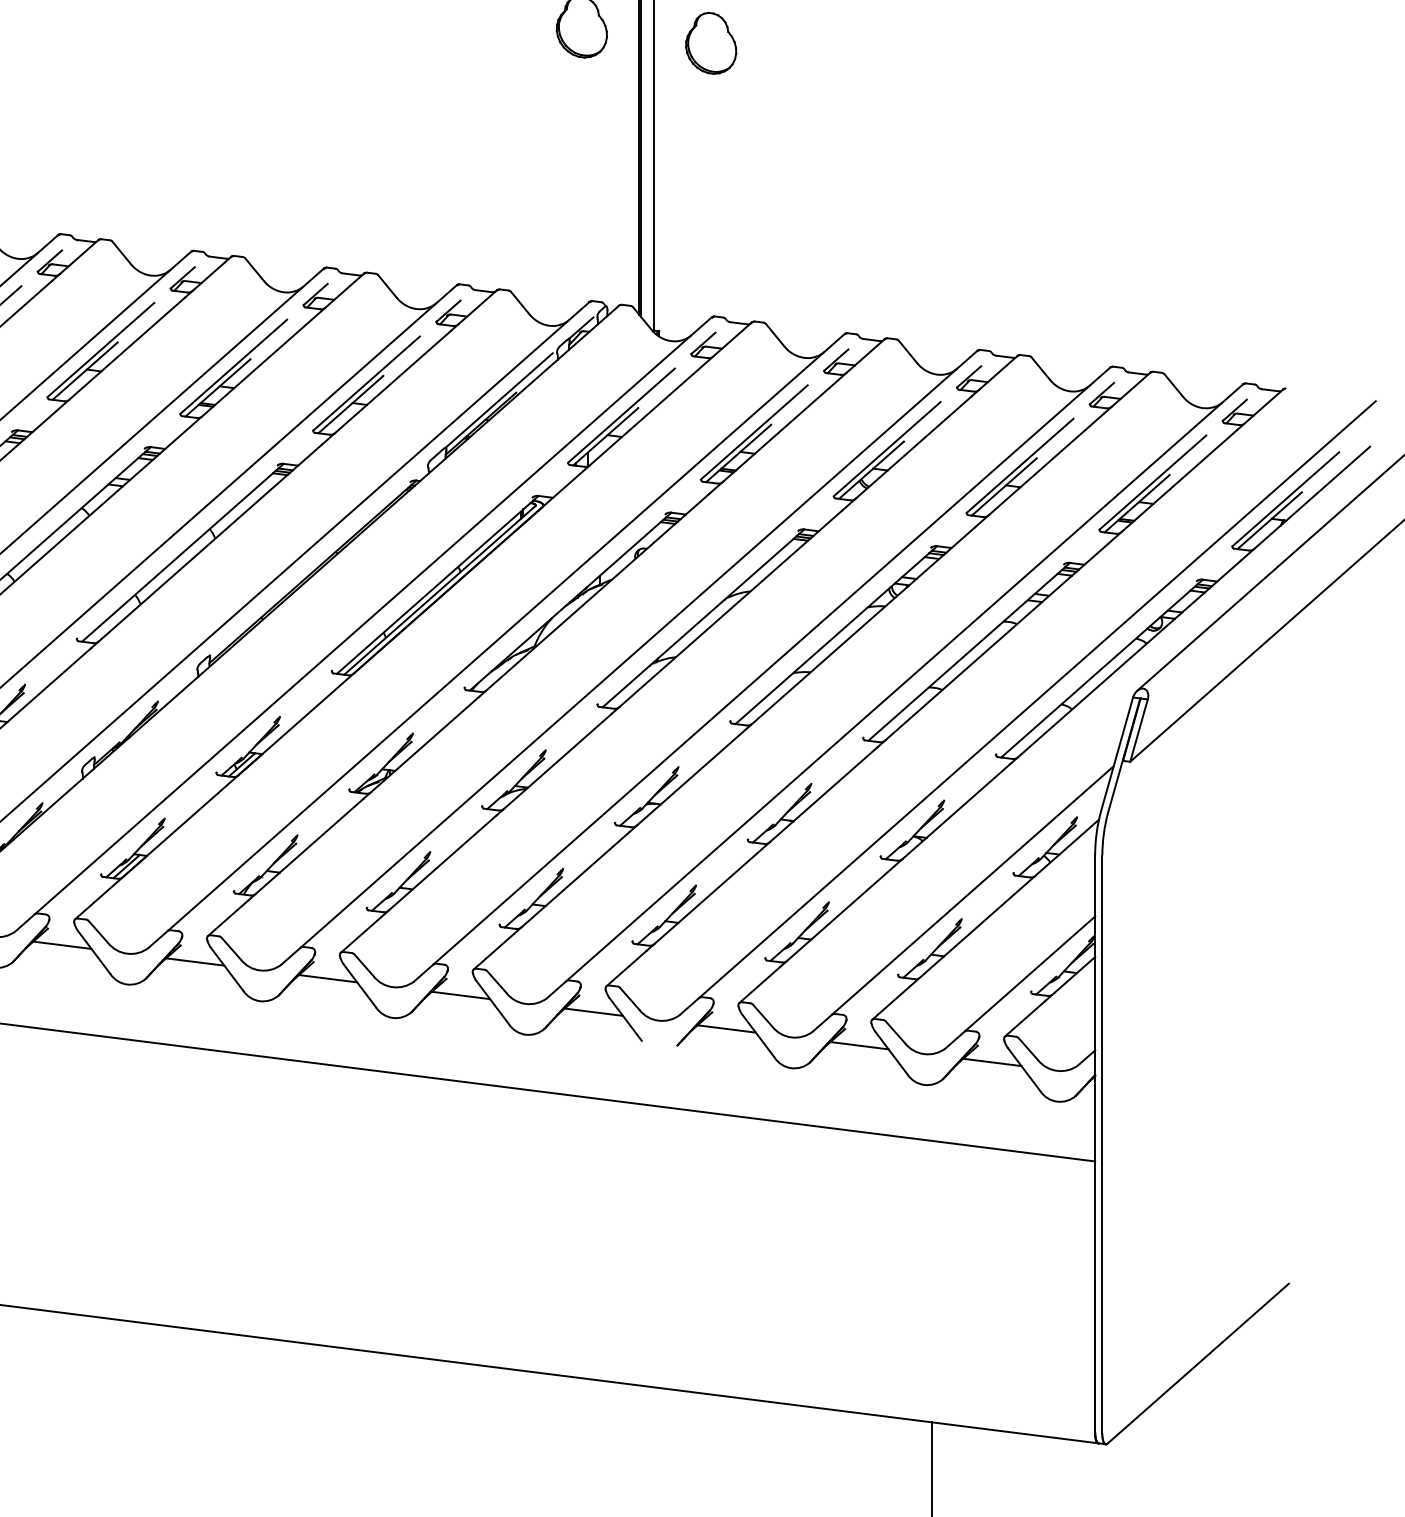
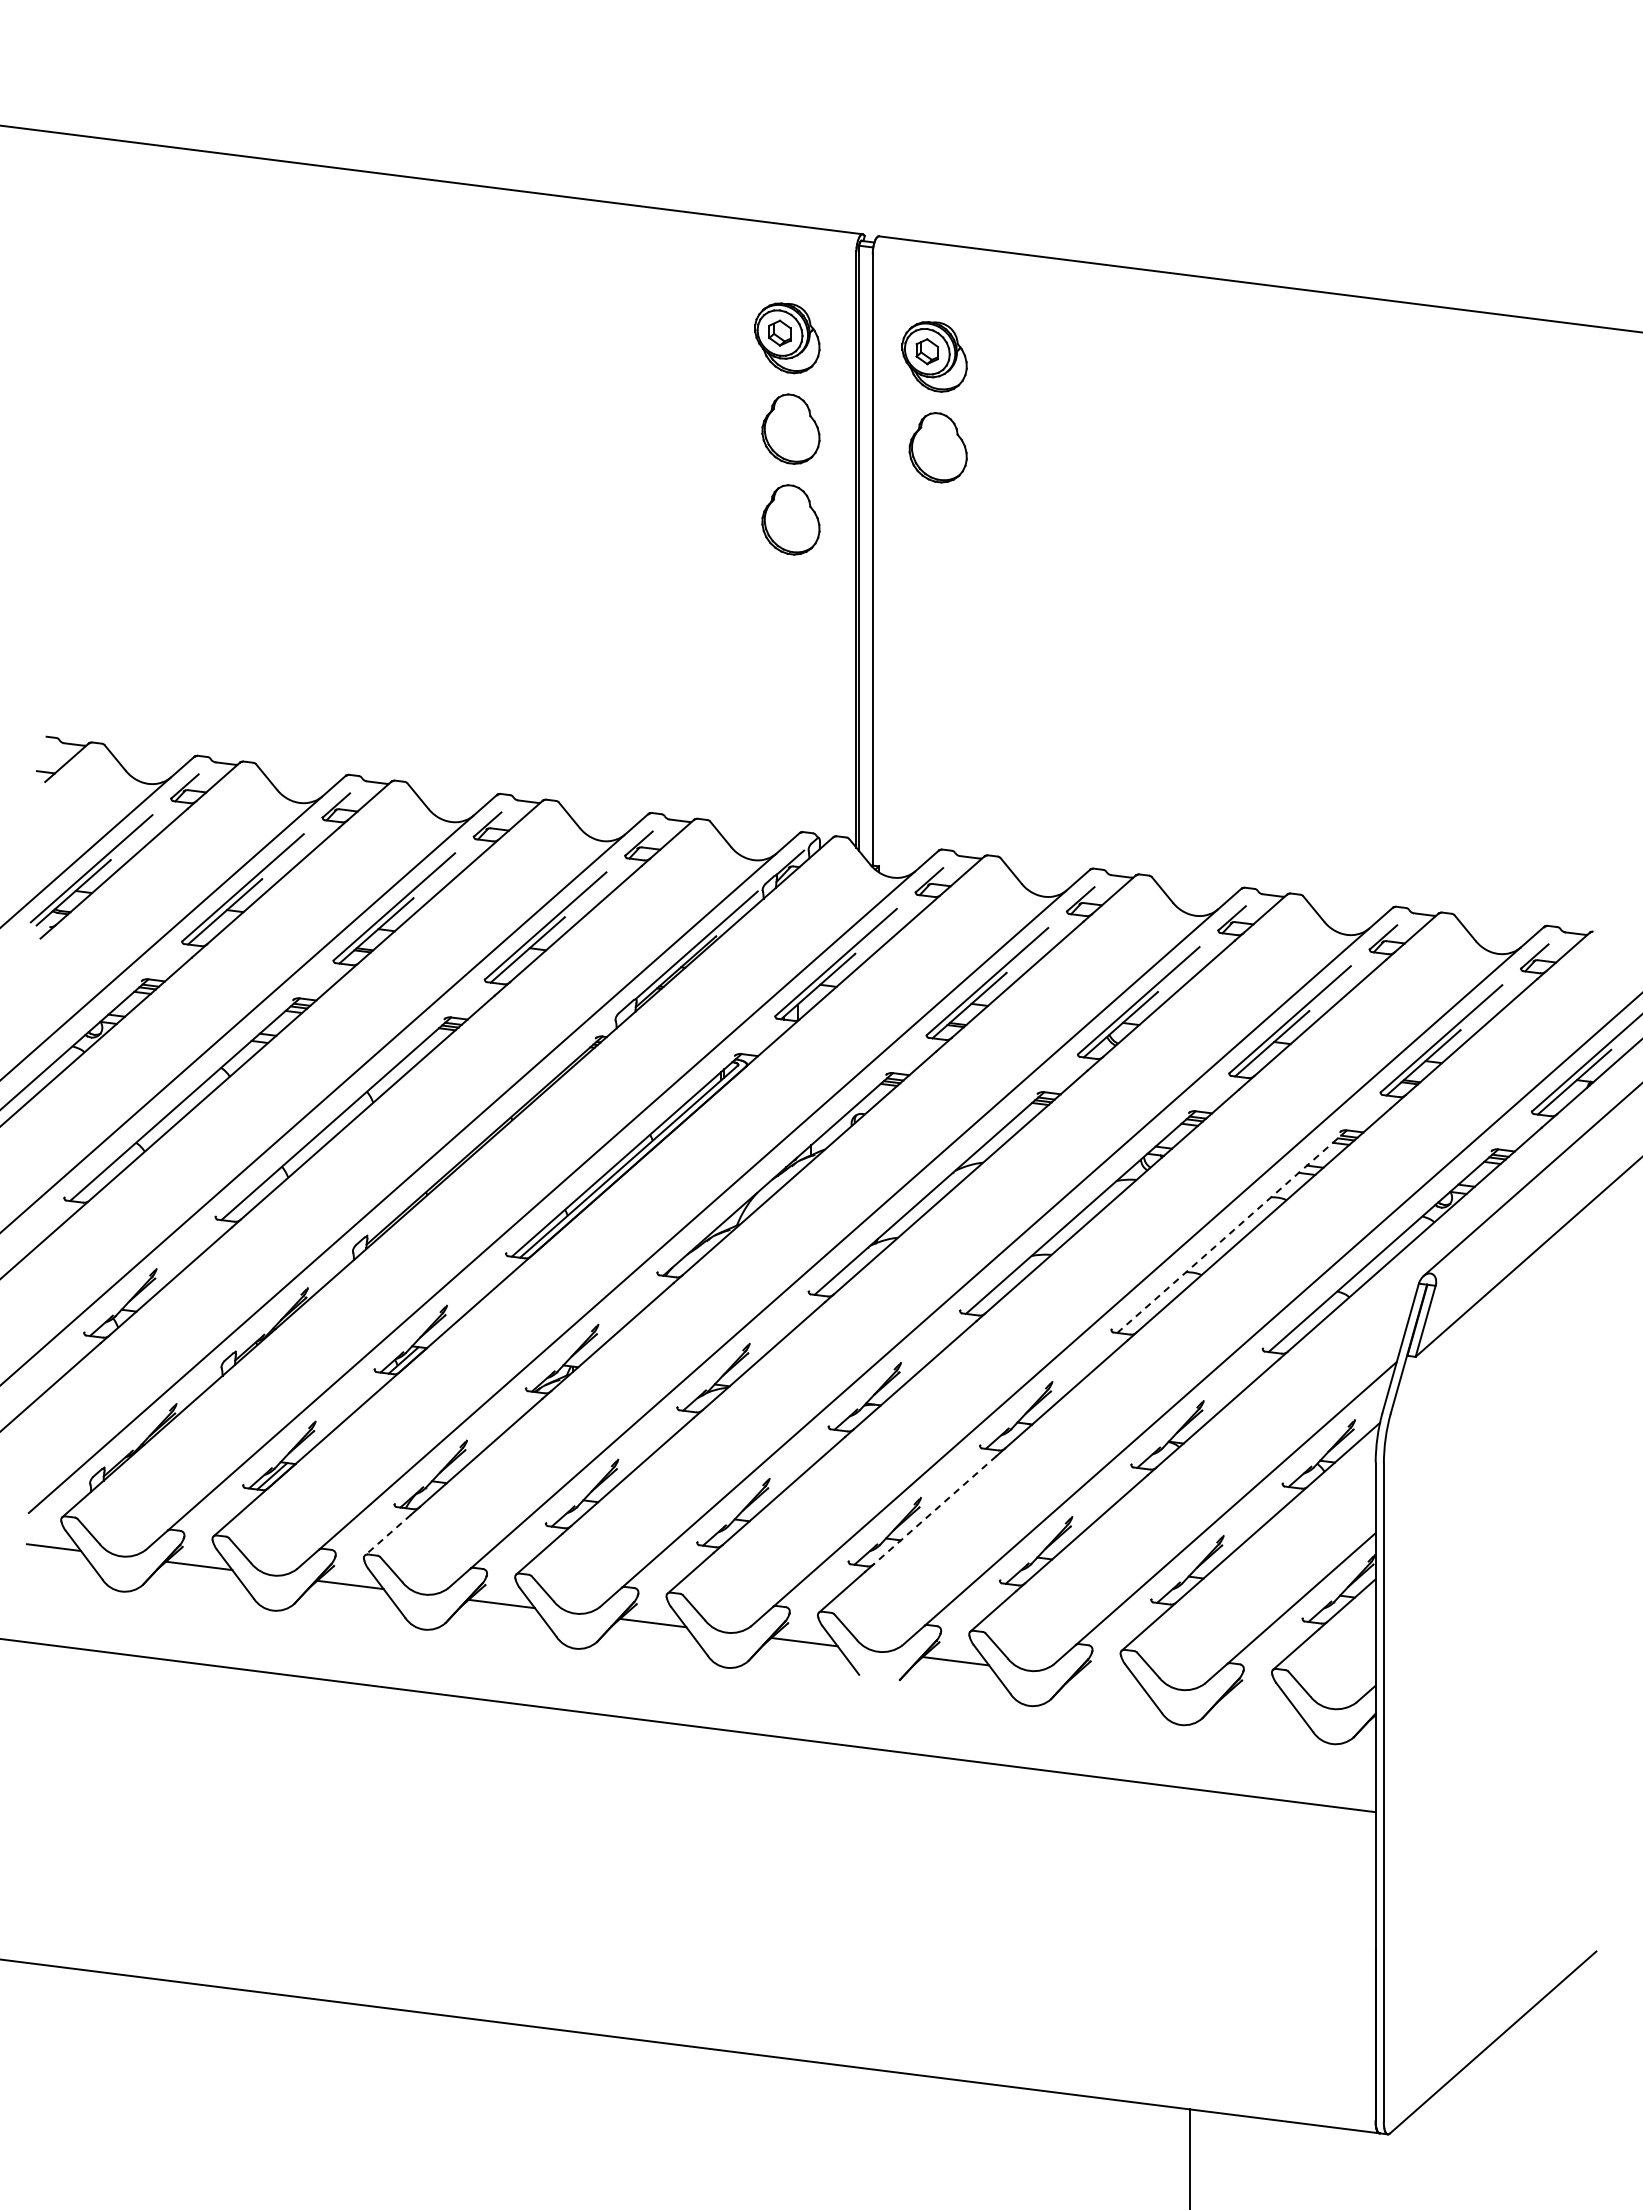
part: (710, 43) -> (937, 538), removed
line: (969, 651) -> (1232, 1231), solid -> dashed
line: (708, 896) -> (935, 1510), solid -> dashed
line: (228, 918) -> (388, 1535), solid -> dashed
line: (859, 1045) -> (1107, 1680), removed
line: (992, 1062) -> (1258, 1699), removed

